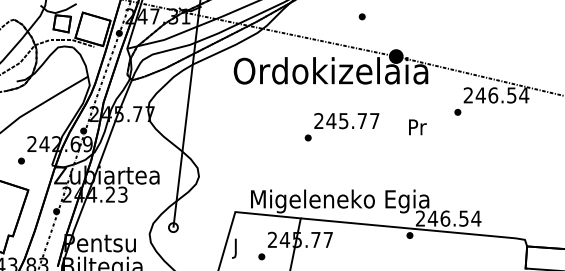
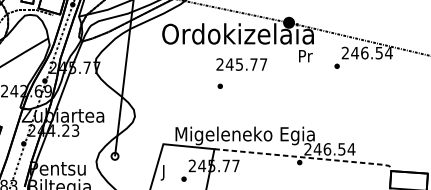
text: (346, 121) -> (241, 64), moved
text: (417, 127) -> (305, 56), moved
line: (418, 229) -> (306, 157), solid -> dashed

